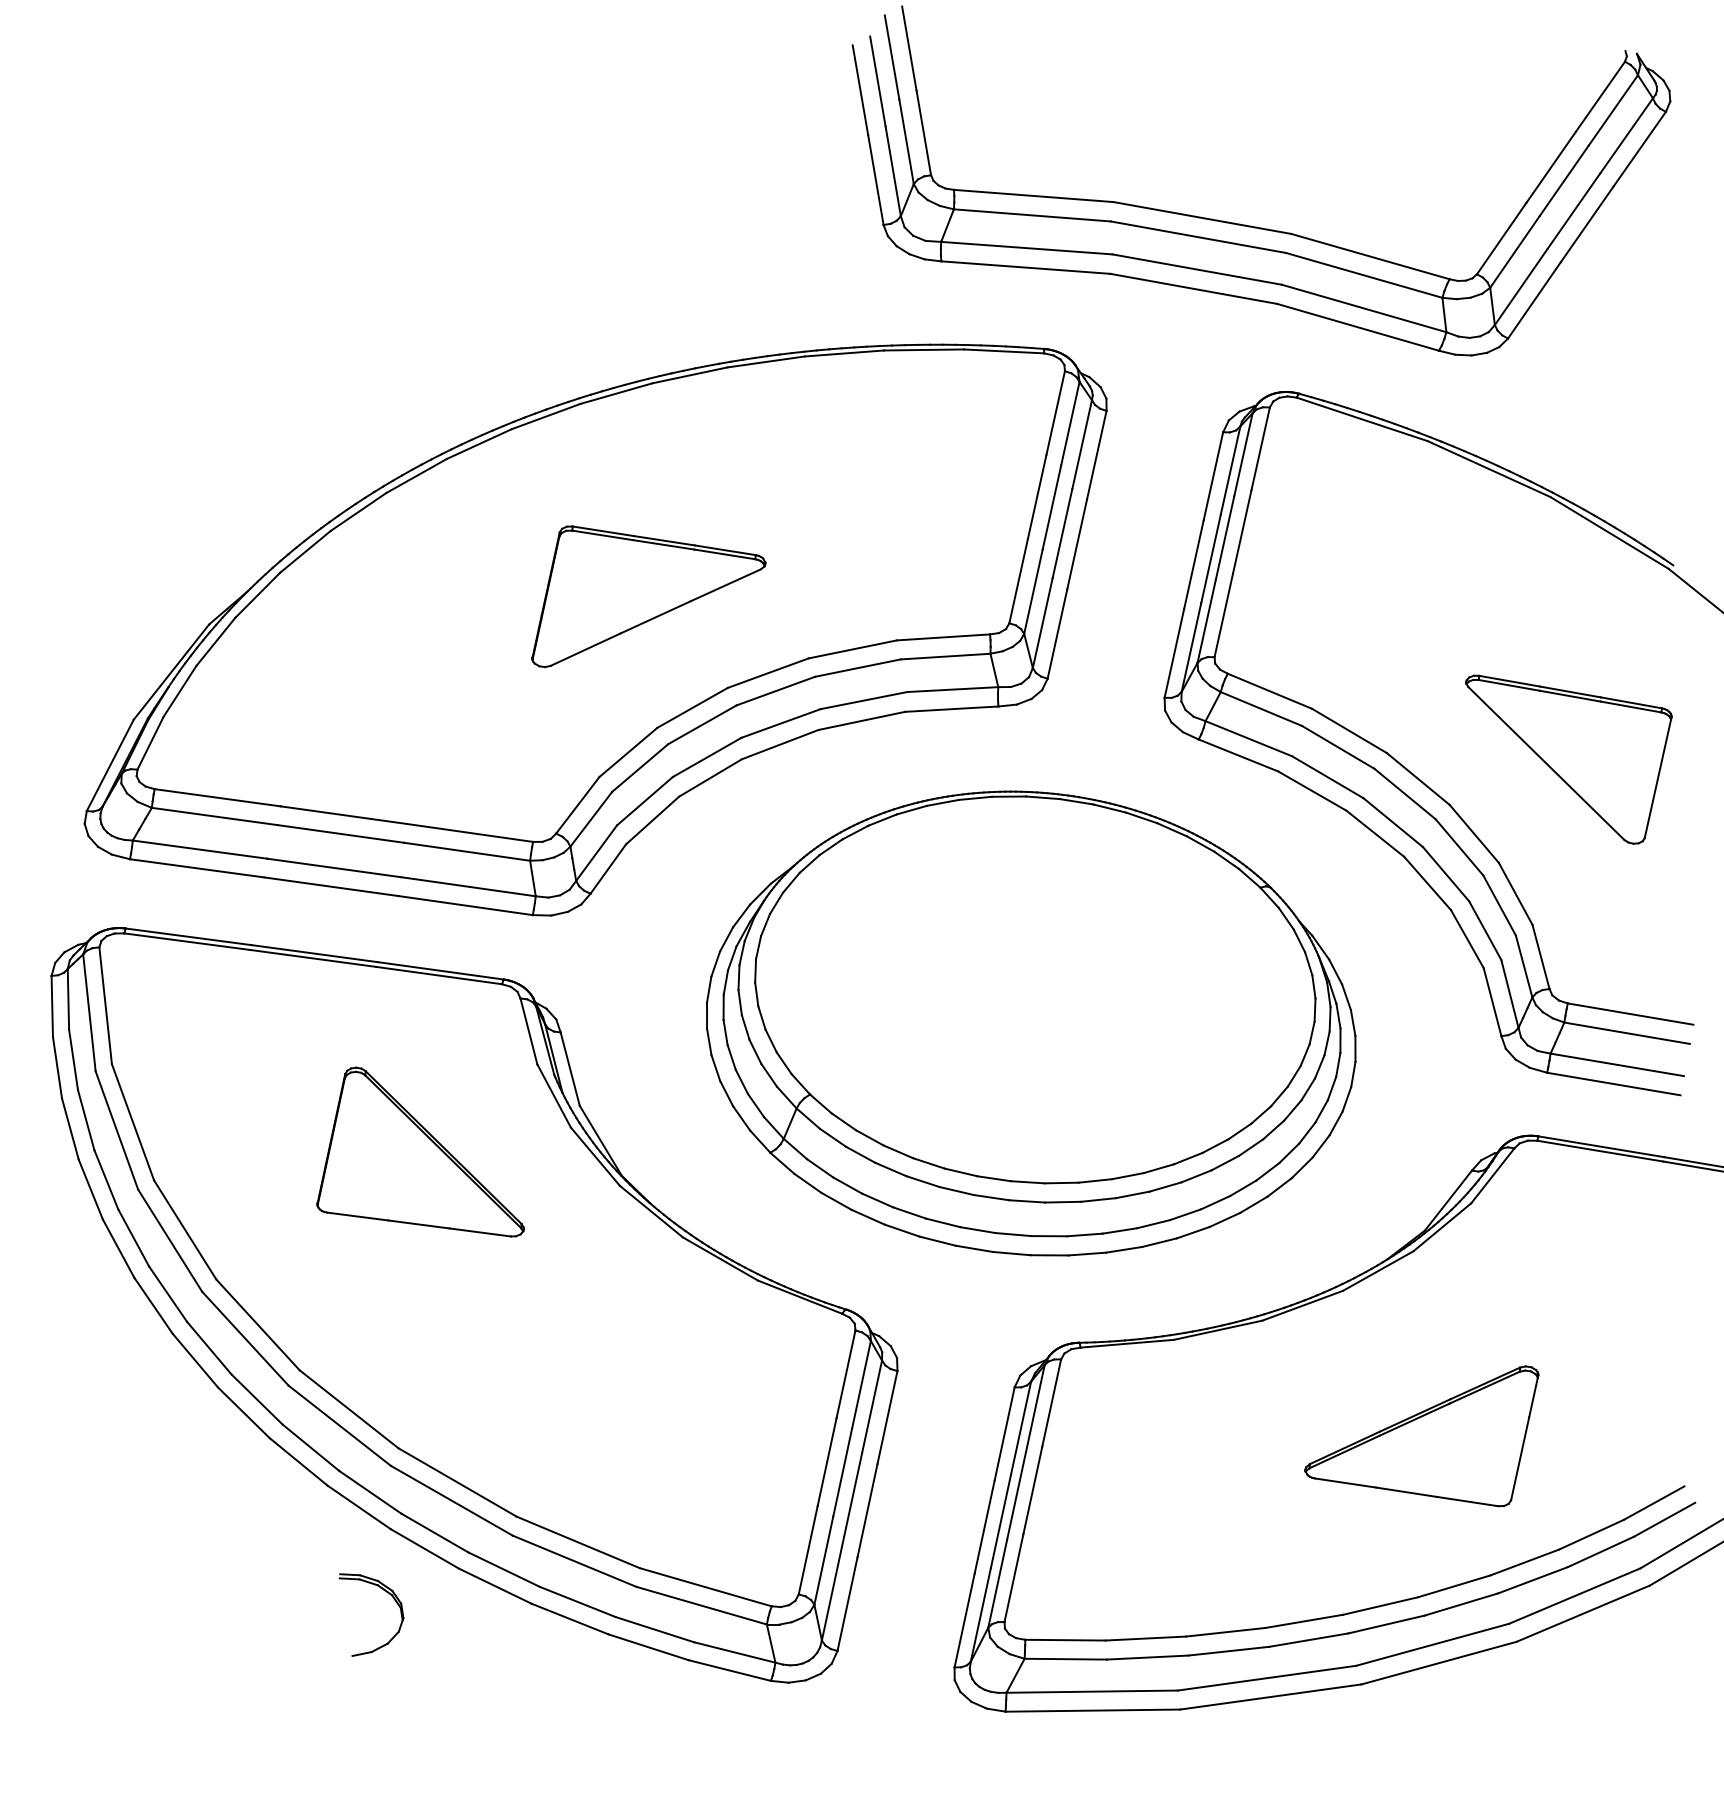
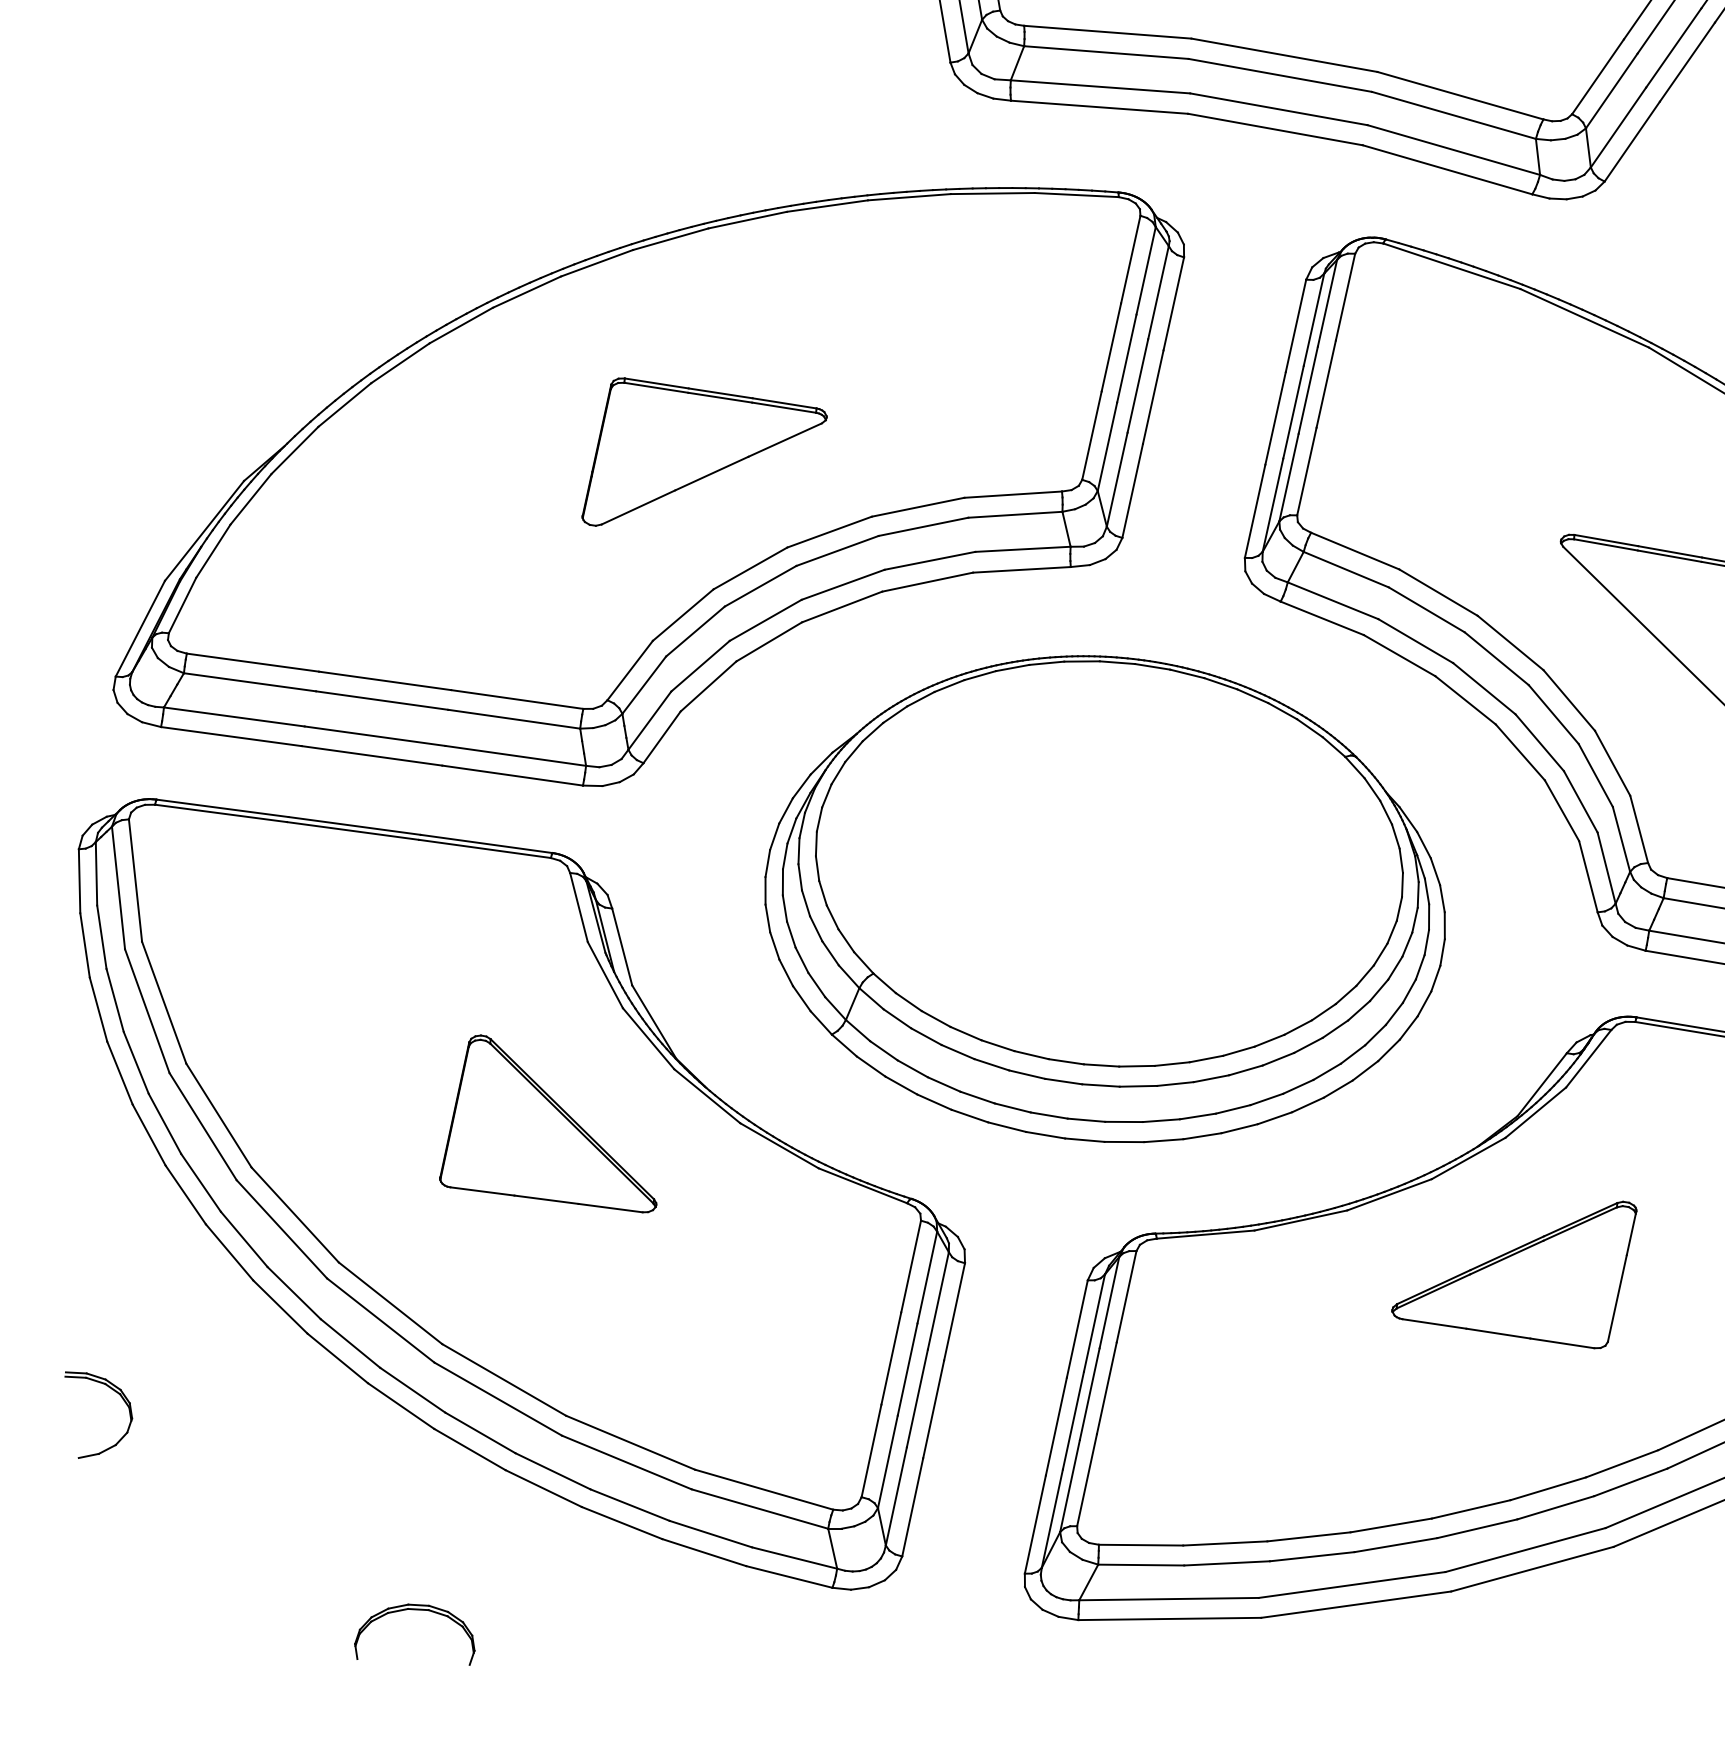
part: (420, 1151) -> (548, 1123), moved
part: (1421, 1436) -> (1513, 1275), moved
part: (387, 1593) -> (115, 1392), moved
part: (372, 1702) -> (415, 1610), added

